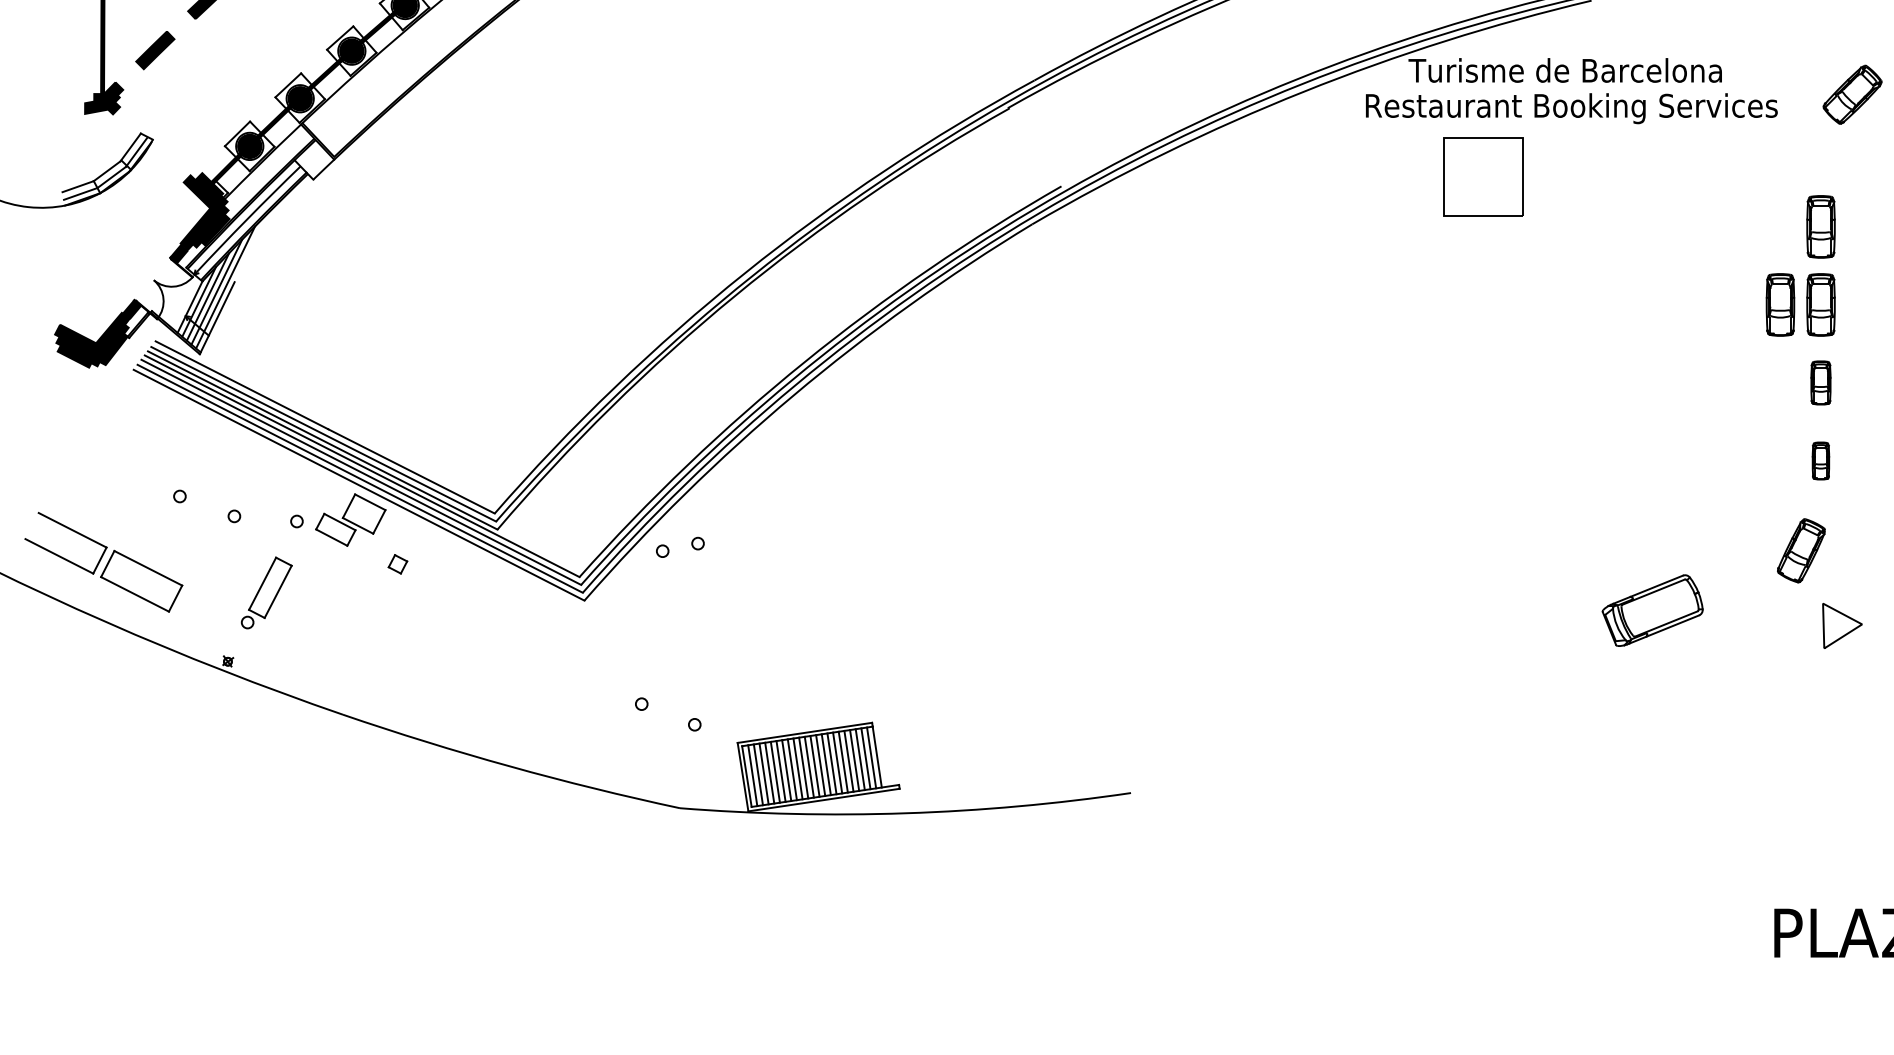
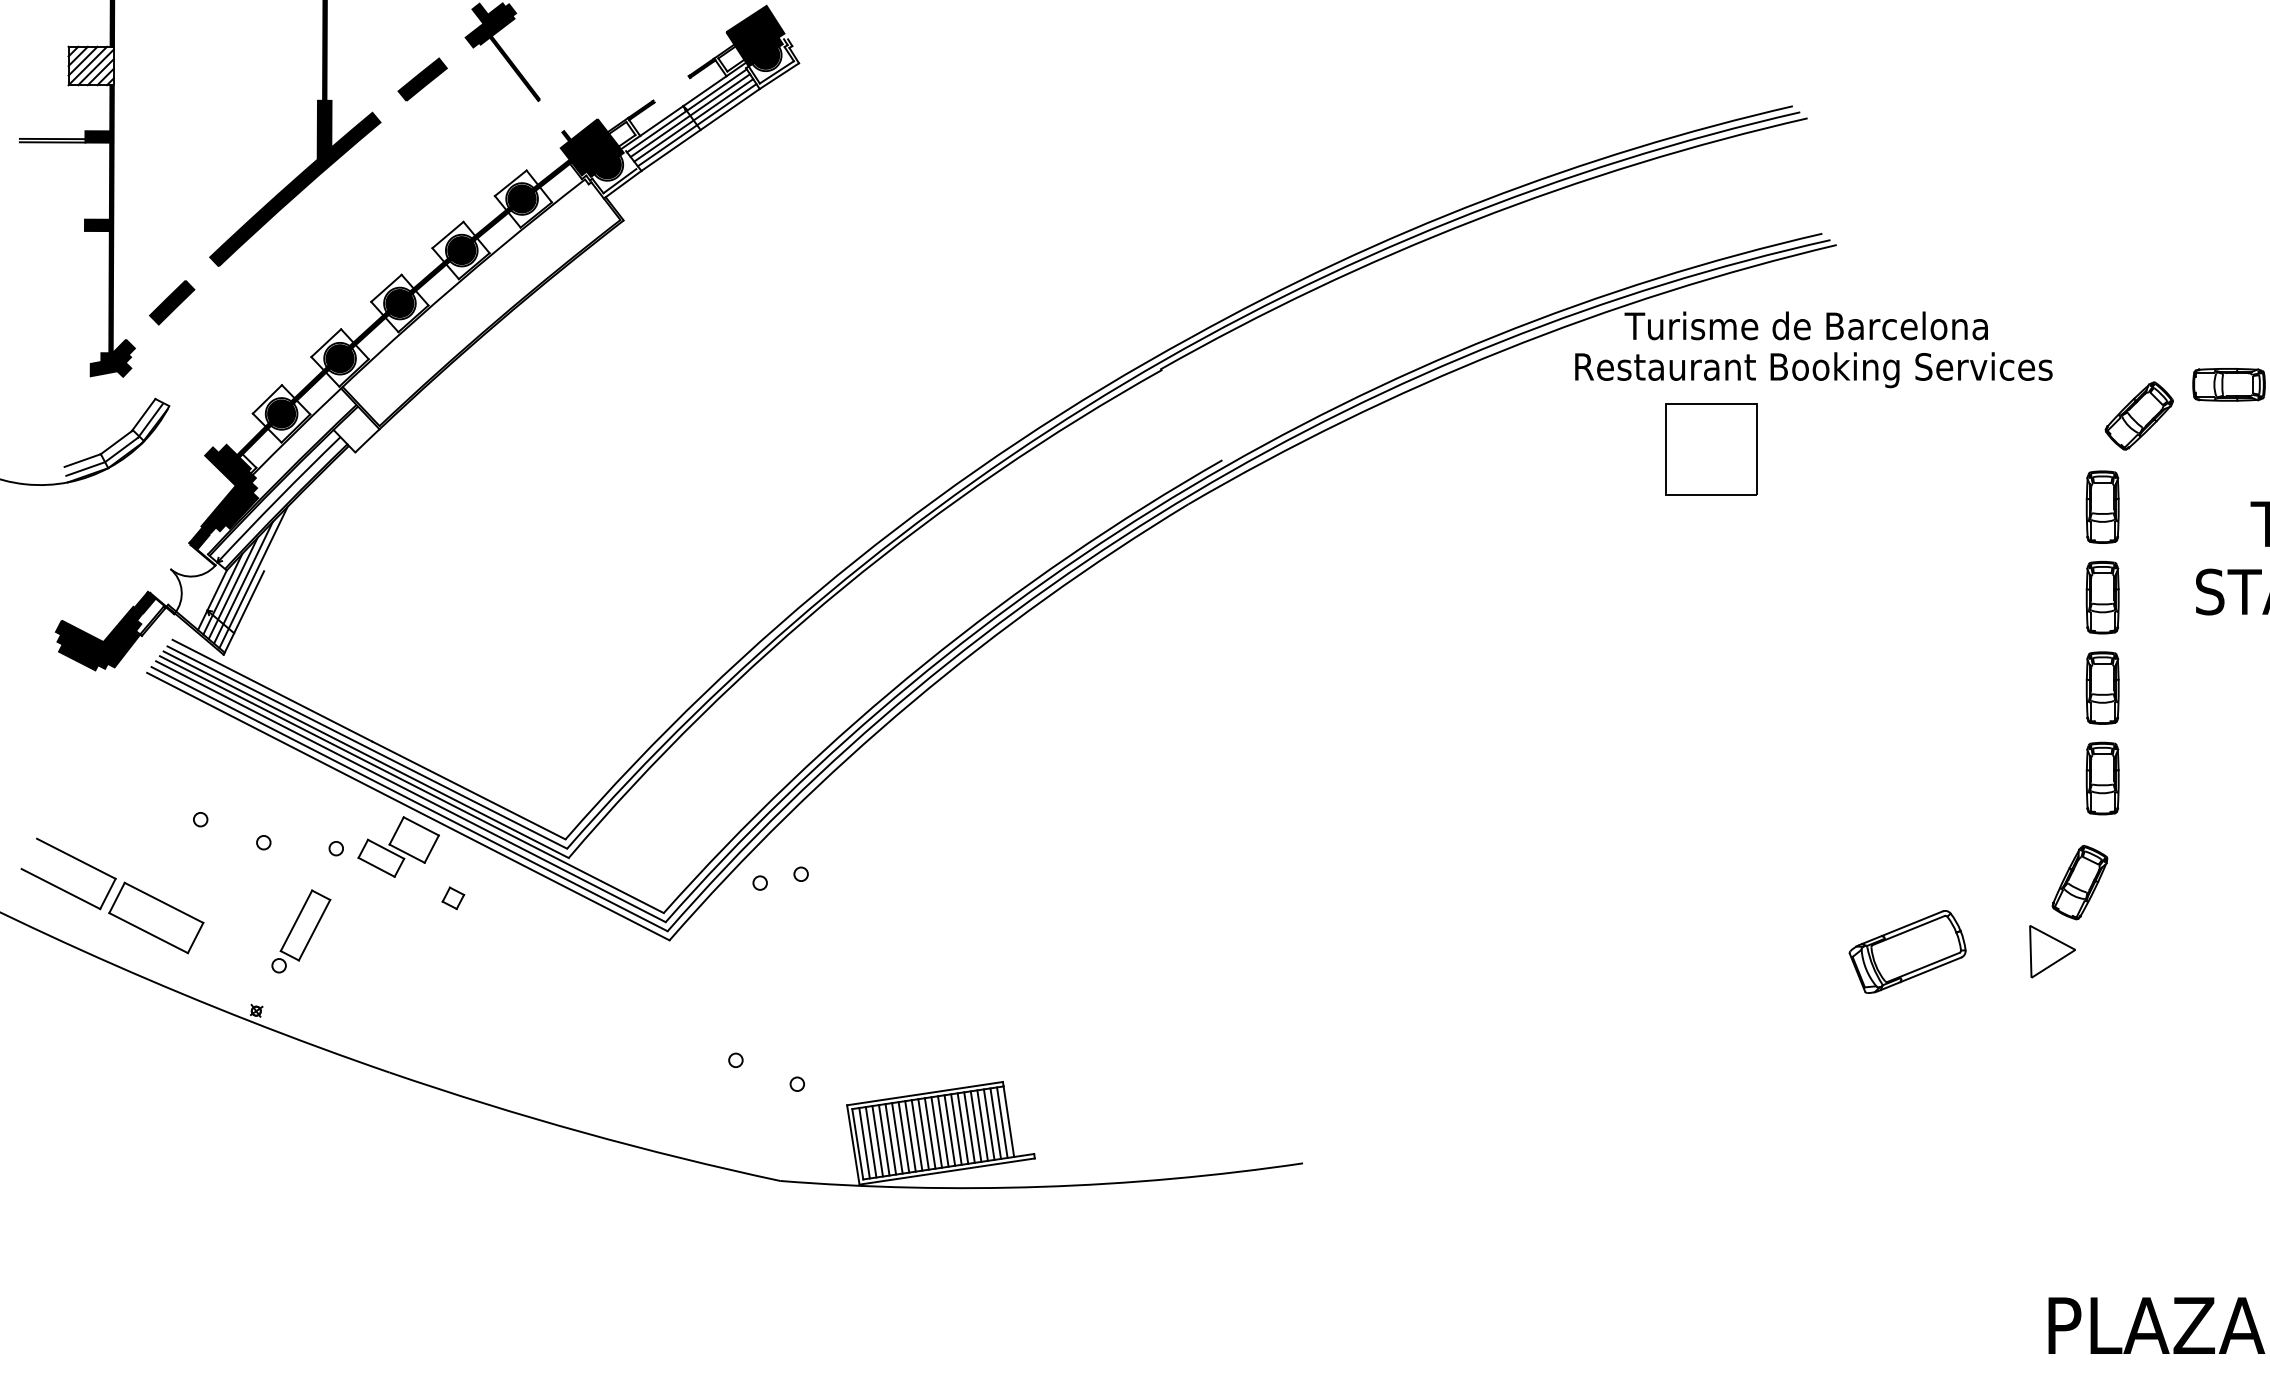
part: (1851, 94) -> (2138, 415), moved
part: (1780, 304) -> (2055, 597), removed
part: (1820, 382) -> (2102, 687), size x1.43
part: (1820, 460) -> (2102, 778), size x1.67
part: (1842, 625) -> (2052, 951), moved

